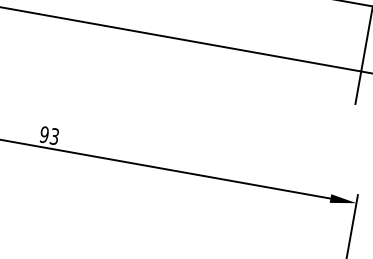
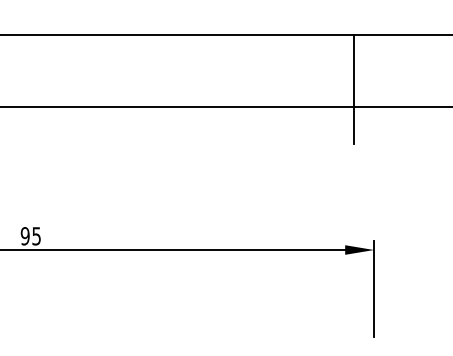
text: (54, 135) -> (36, 235), 93 -> 95

